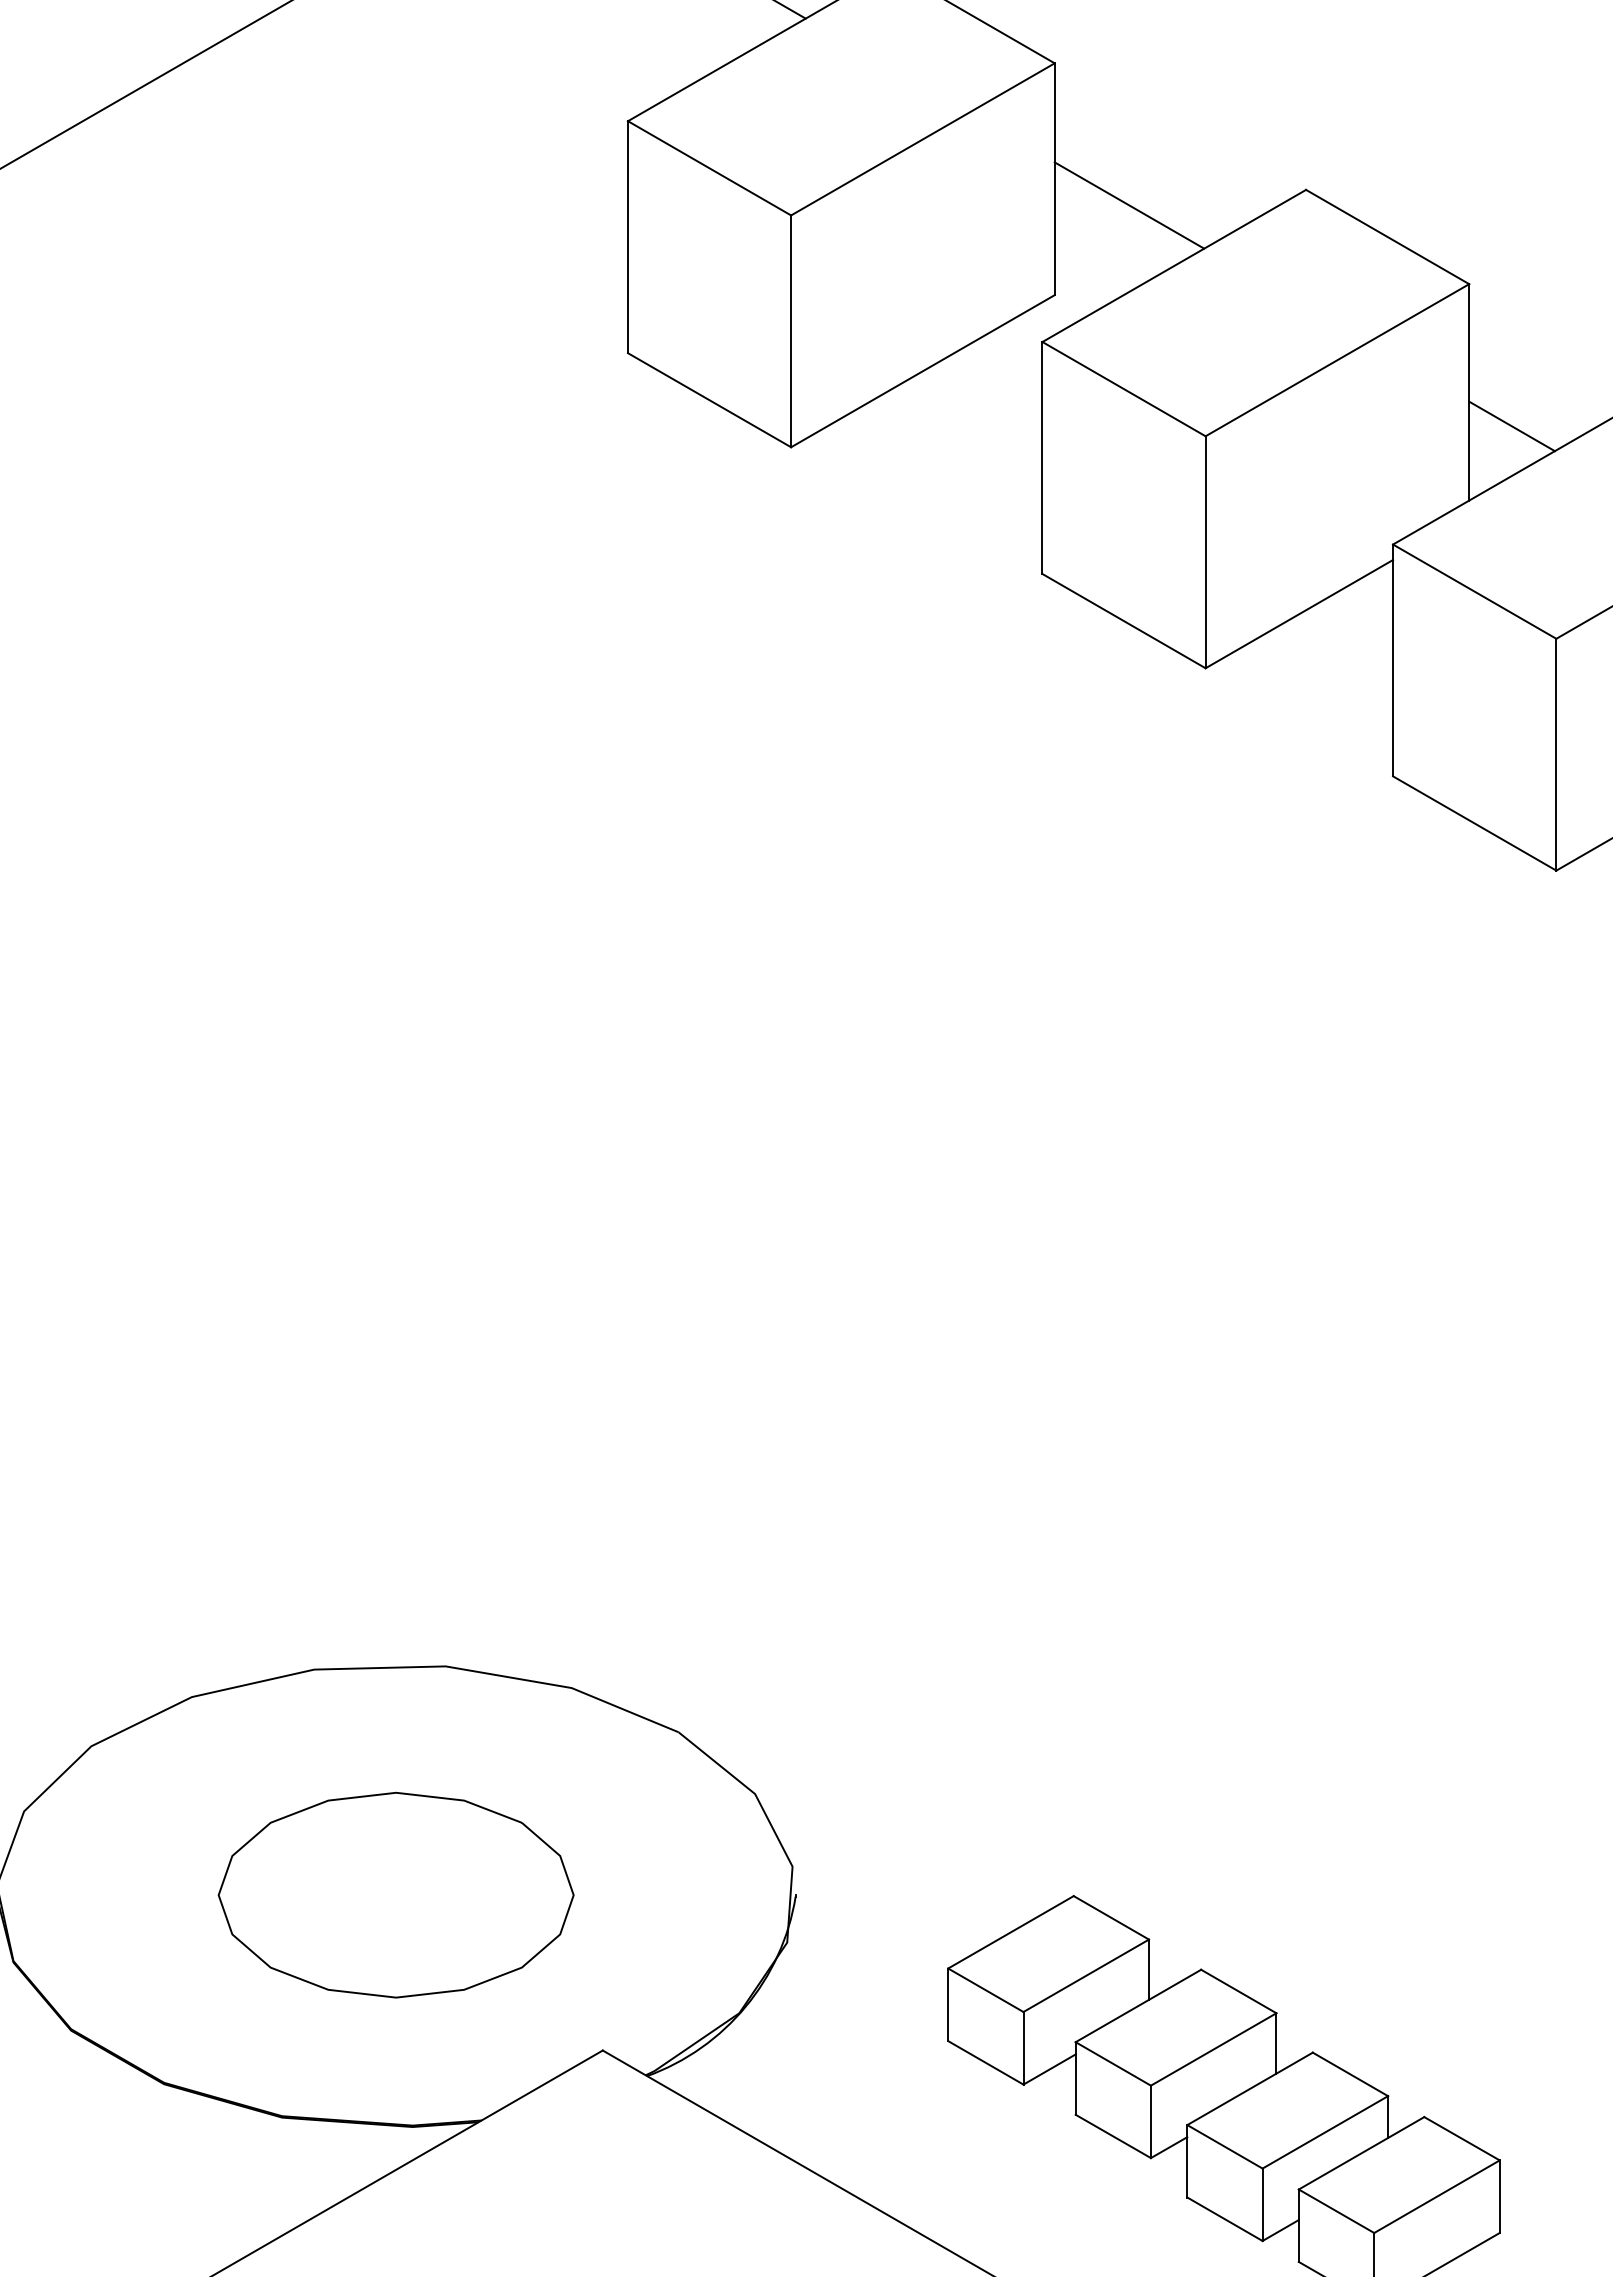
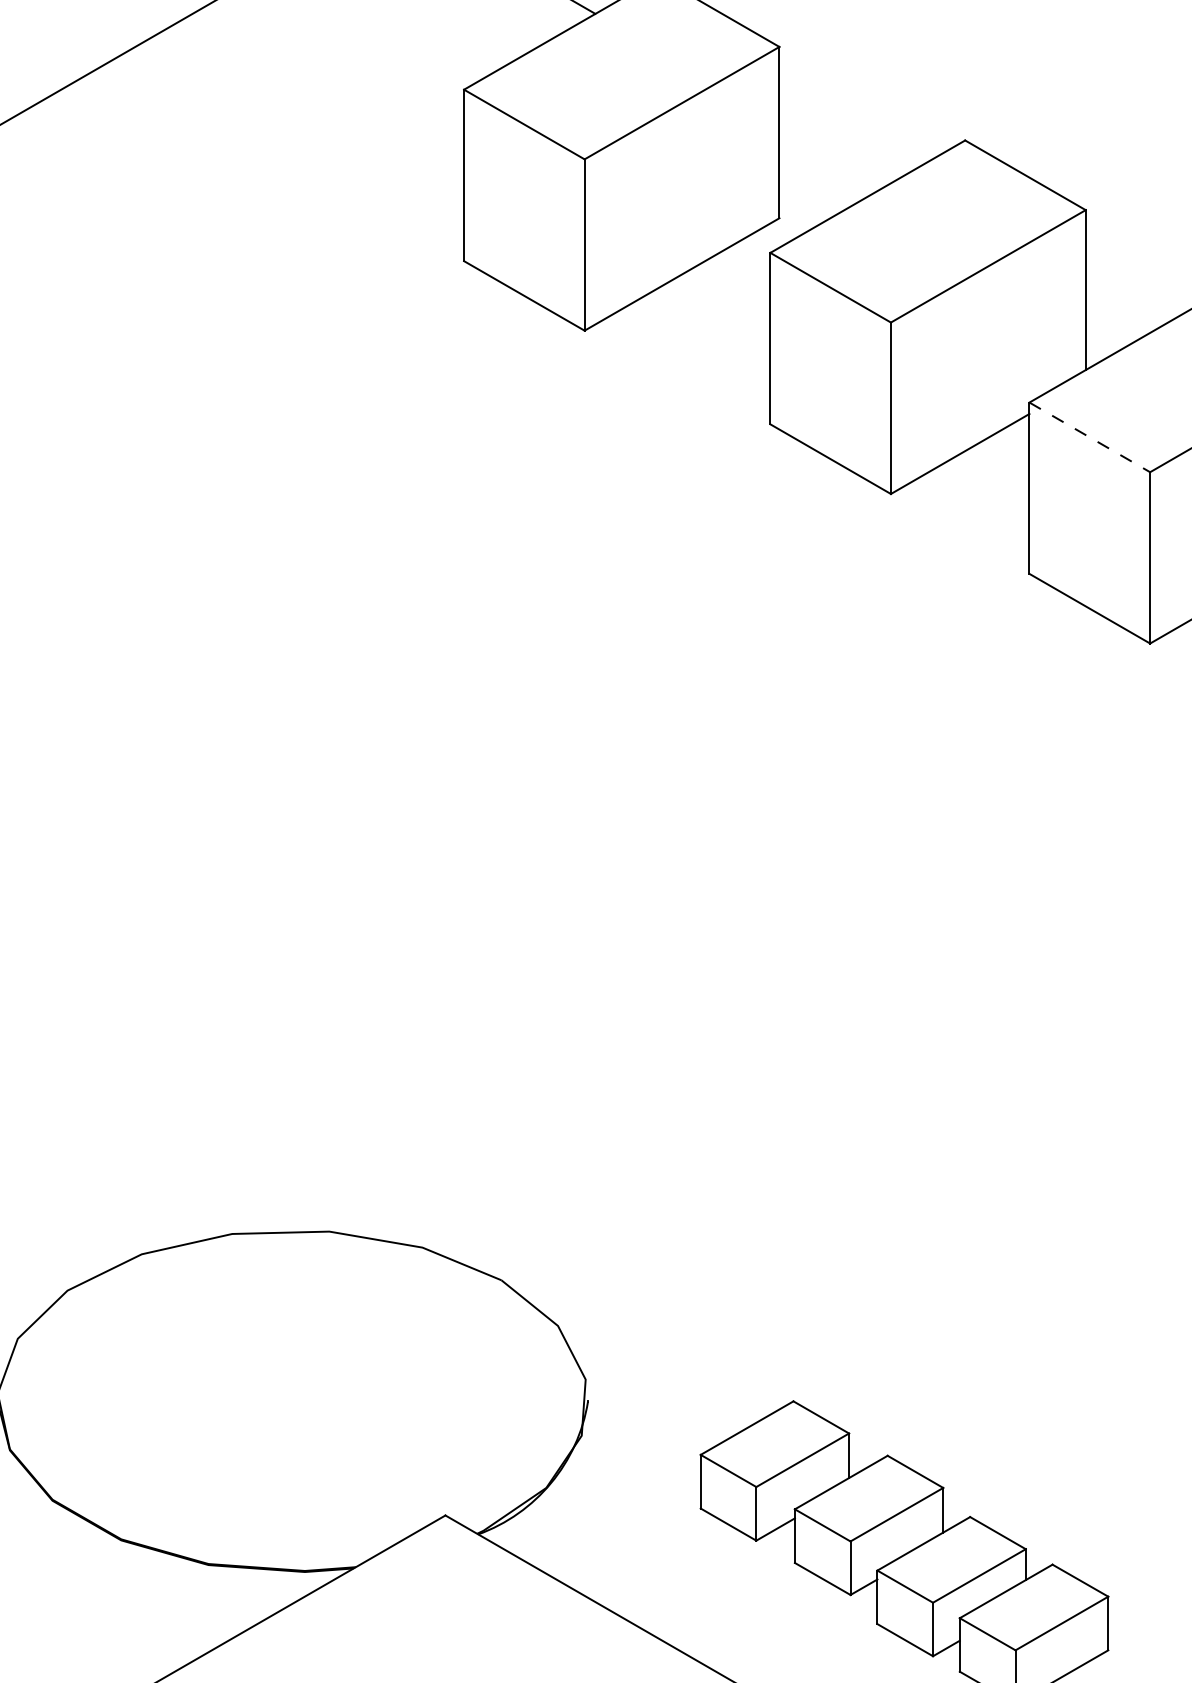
line: (1129, 205) -> (834, 152), removed
line: (1511, 426) -> (1116, 315), removed
line: (1475, 591) -> (1090, 437), solid -> dashed
part: (395, 1894) -> (292, 1400), removed

